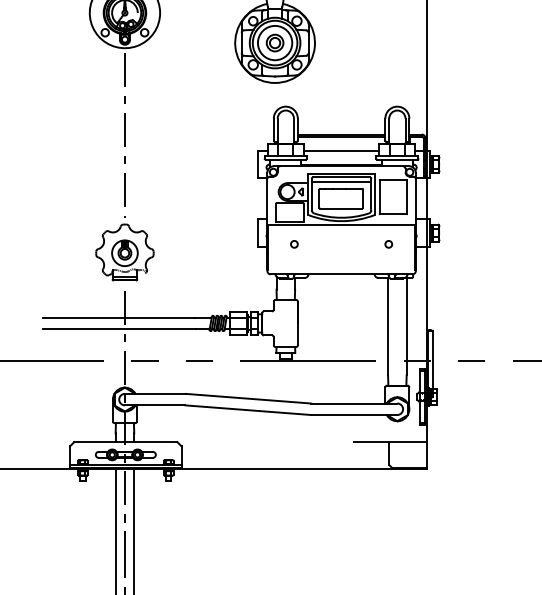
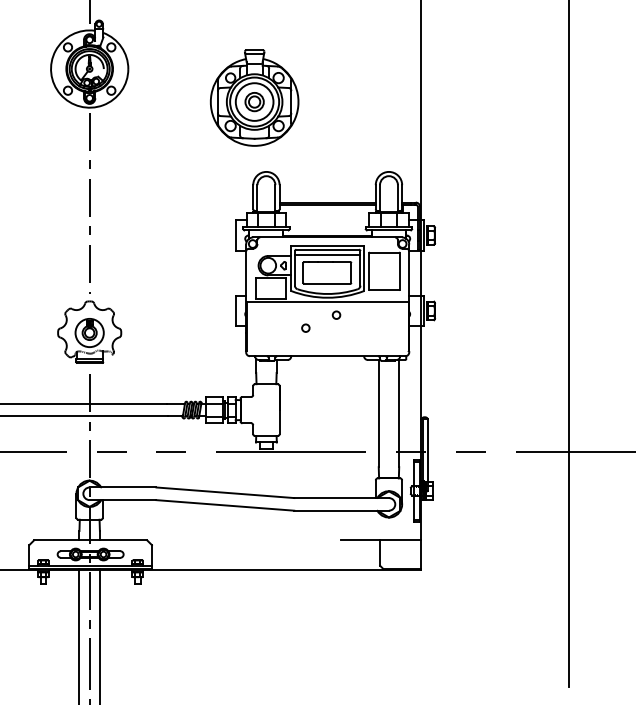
line: (341, 150) -> (327, 220), removed
circle: (294, 243) -> (305, 327), moved
circle: (388, 243) -> (336, 314), moved

